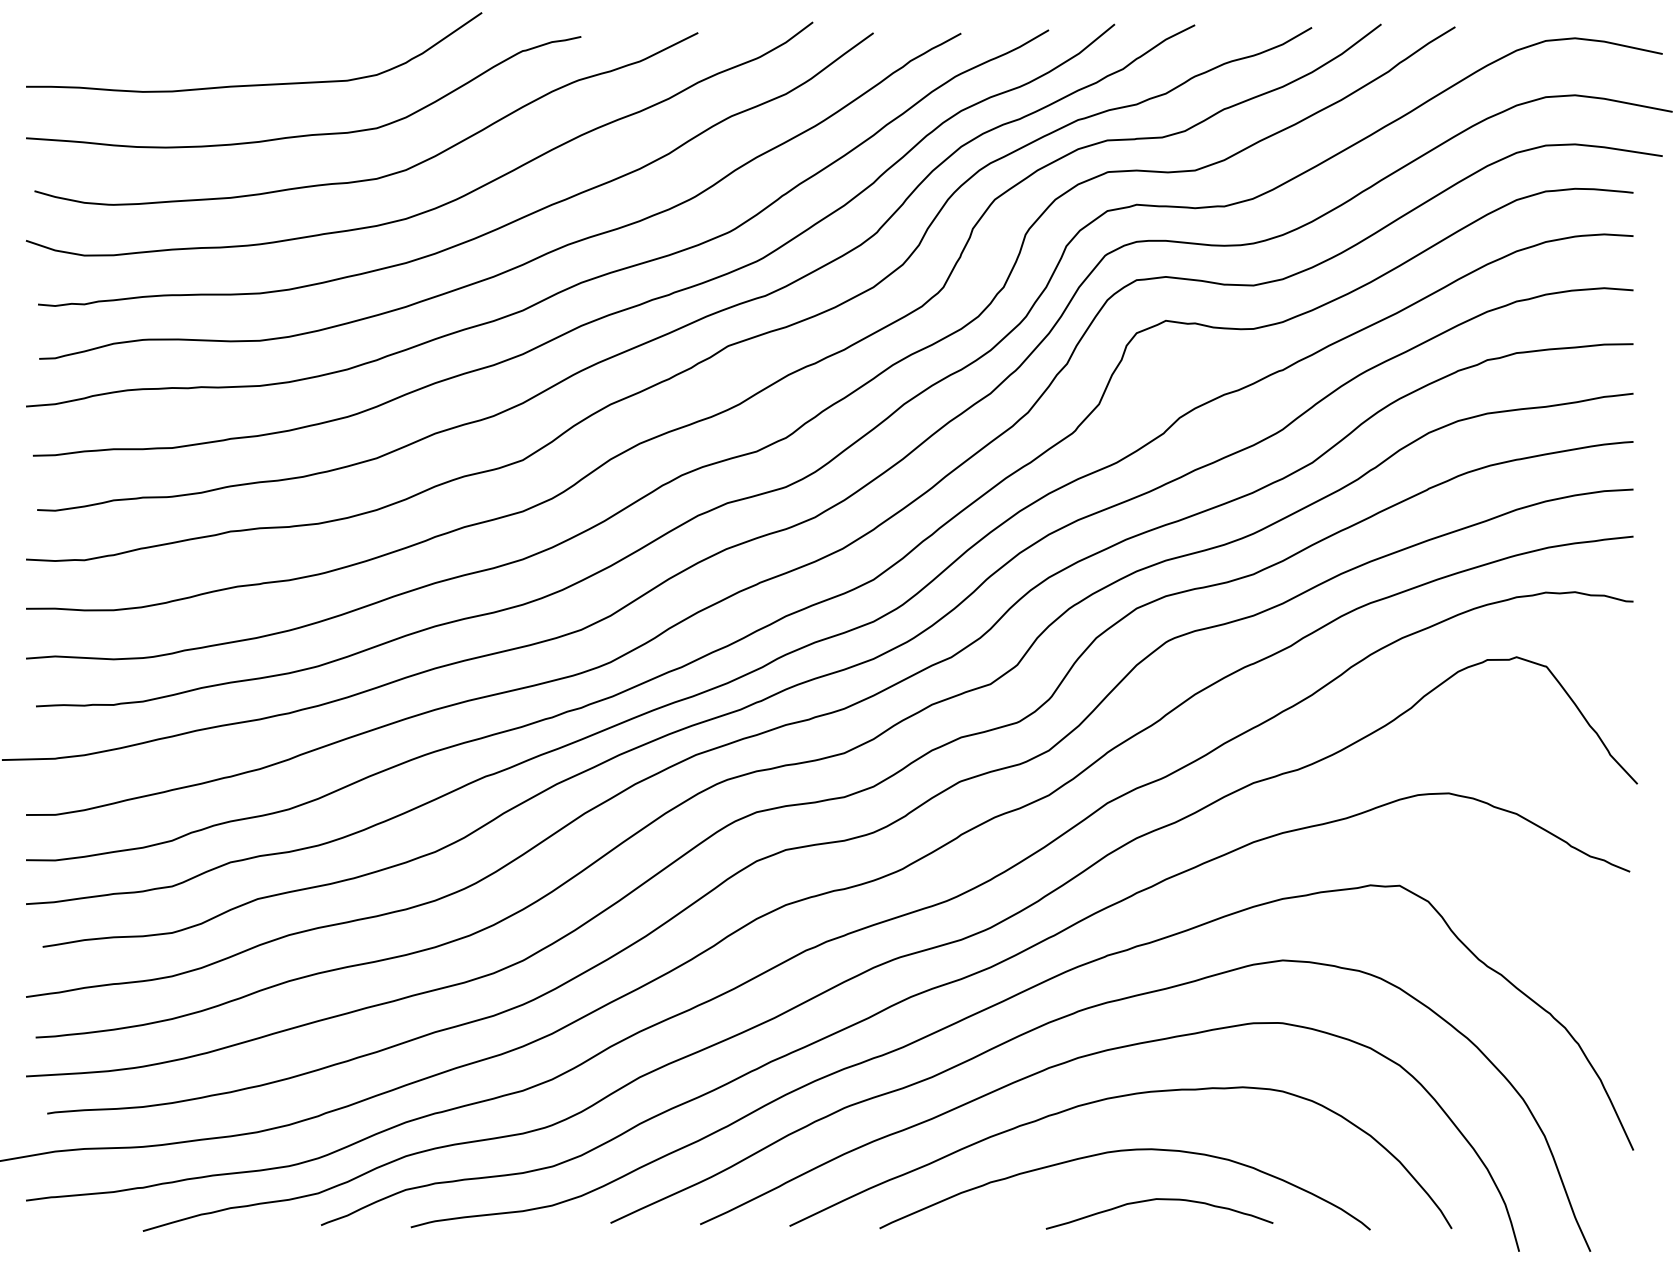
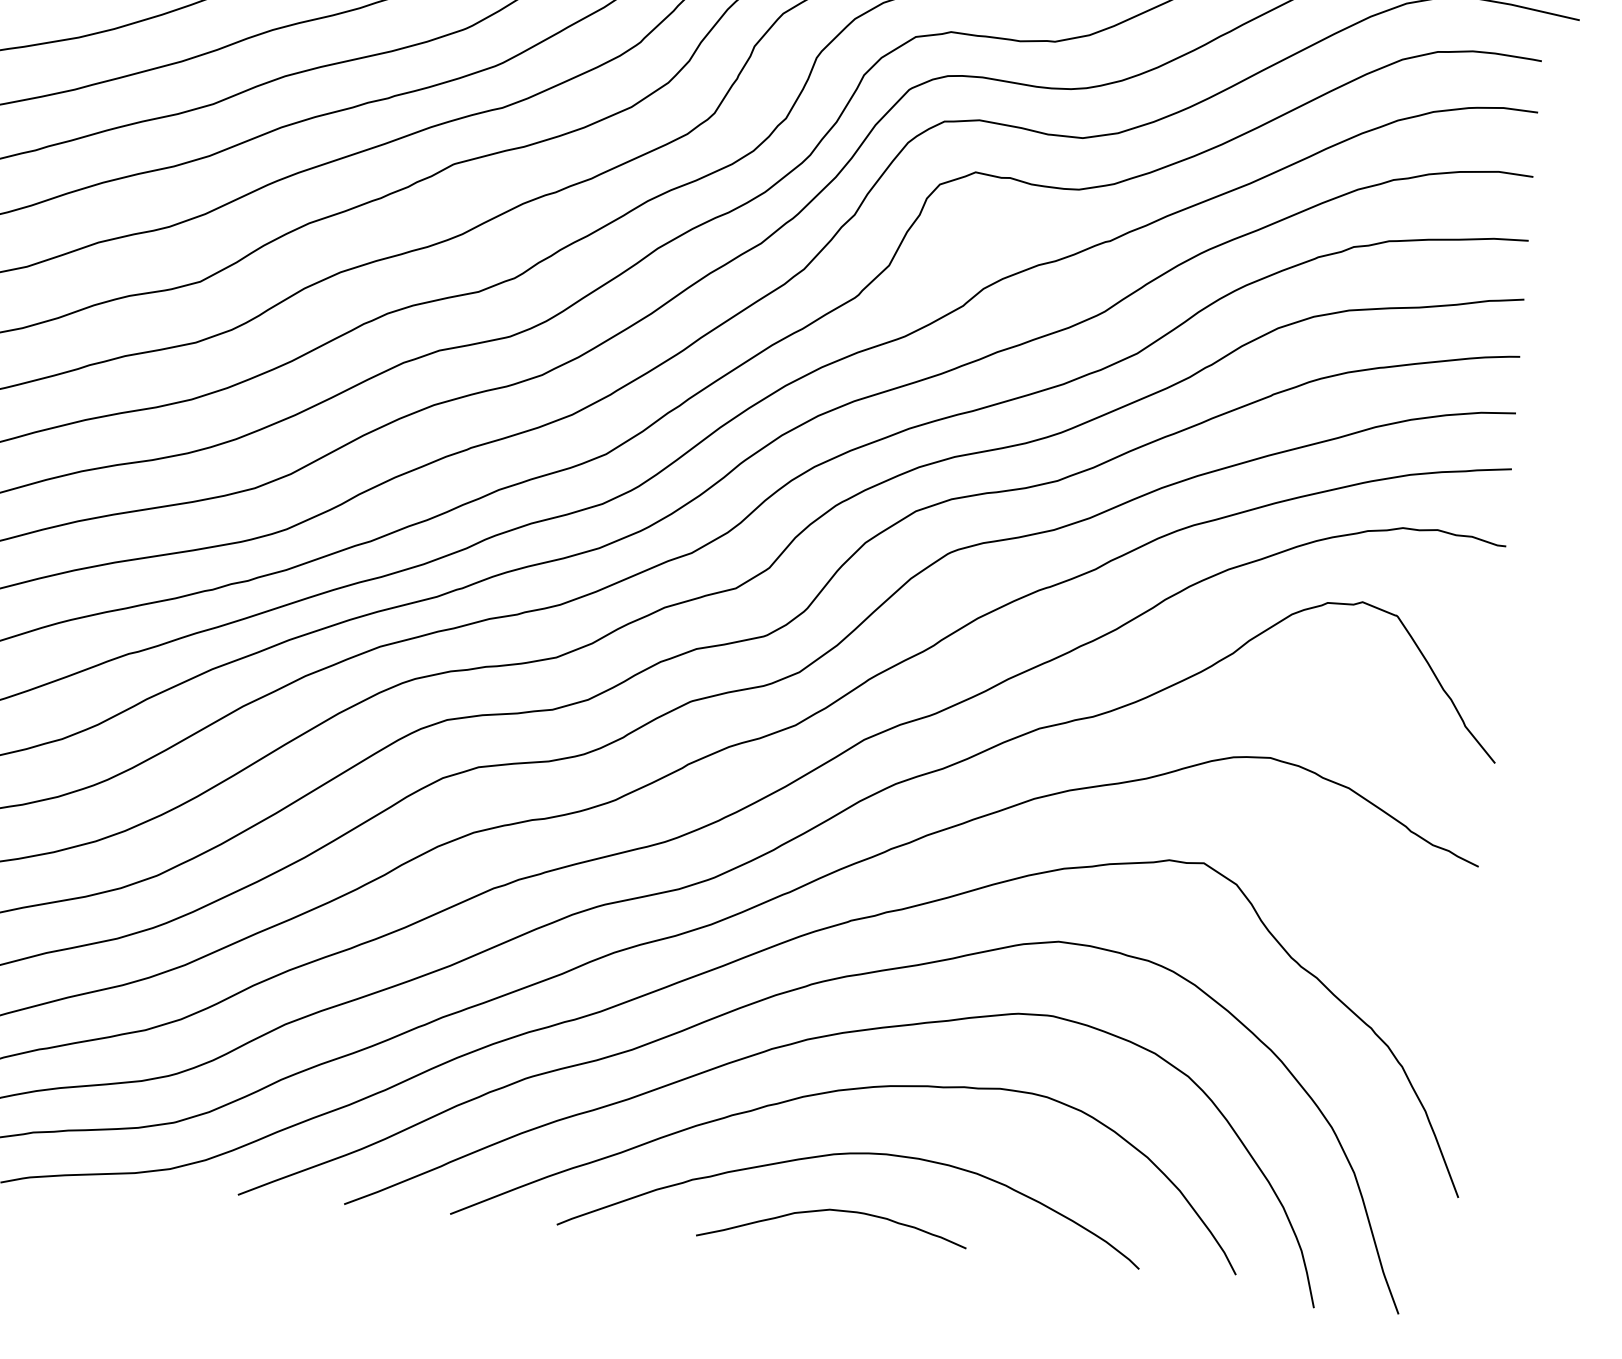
curve: (1160, 1200) -> (834, 1211), moved

